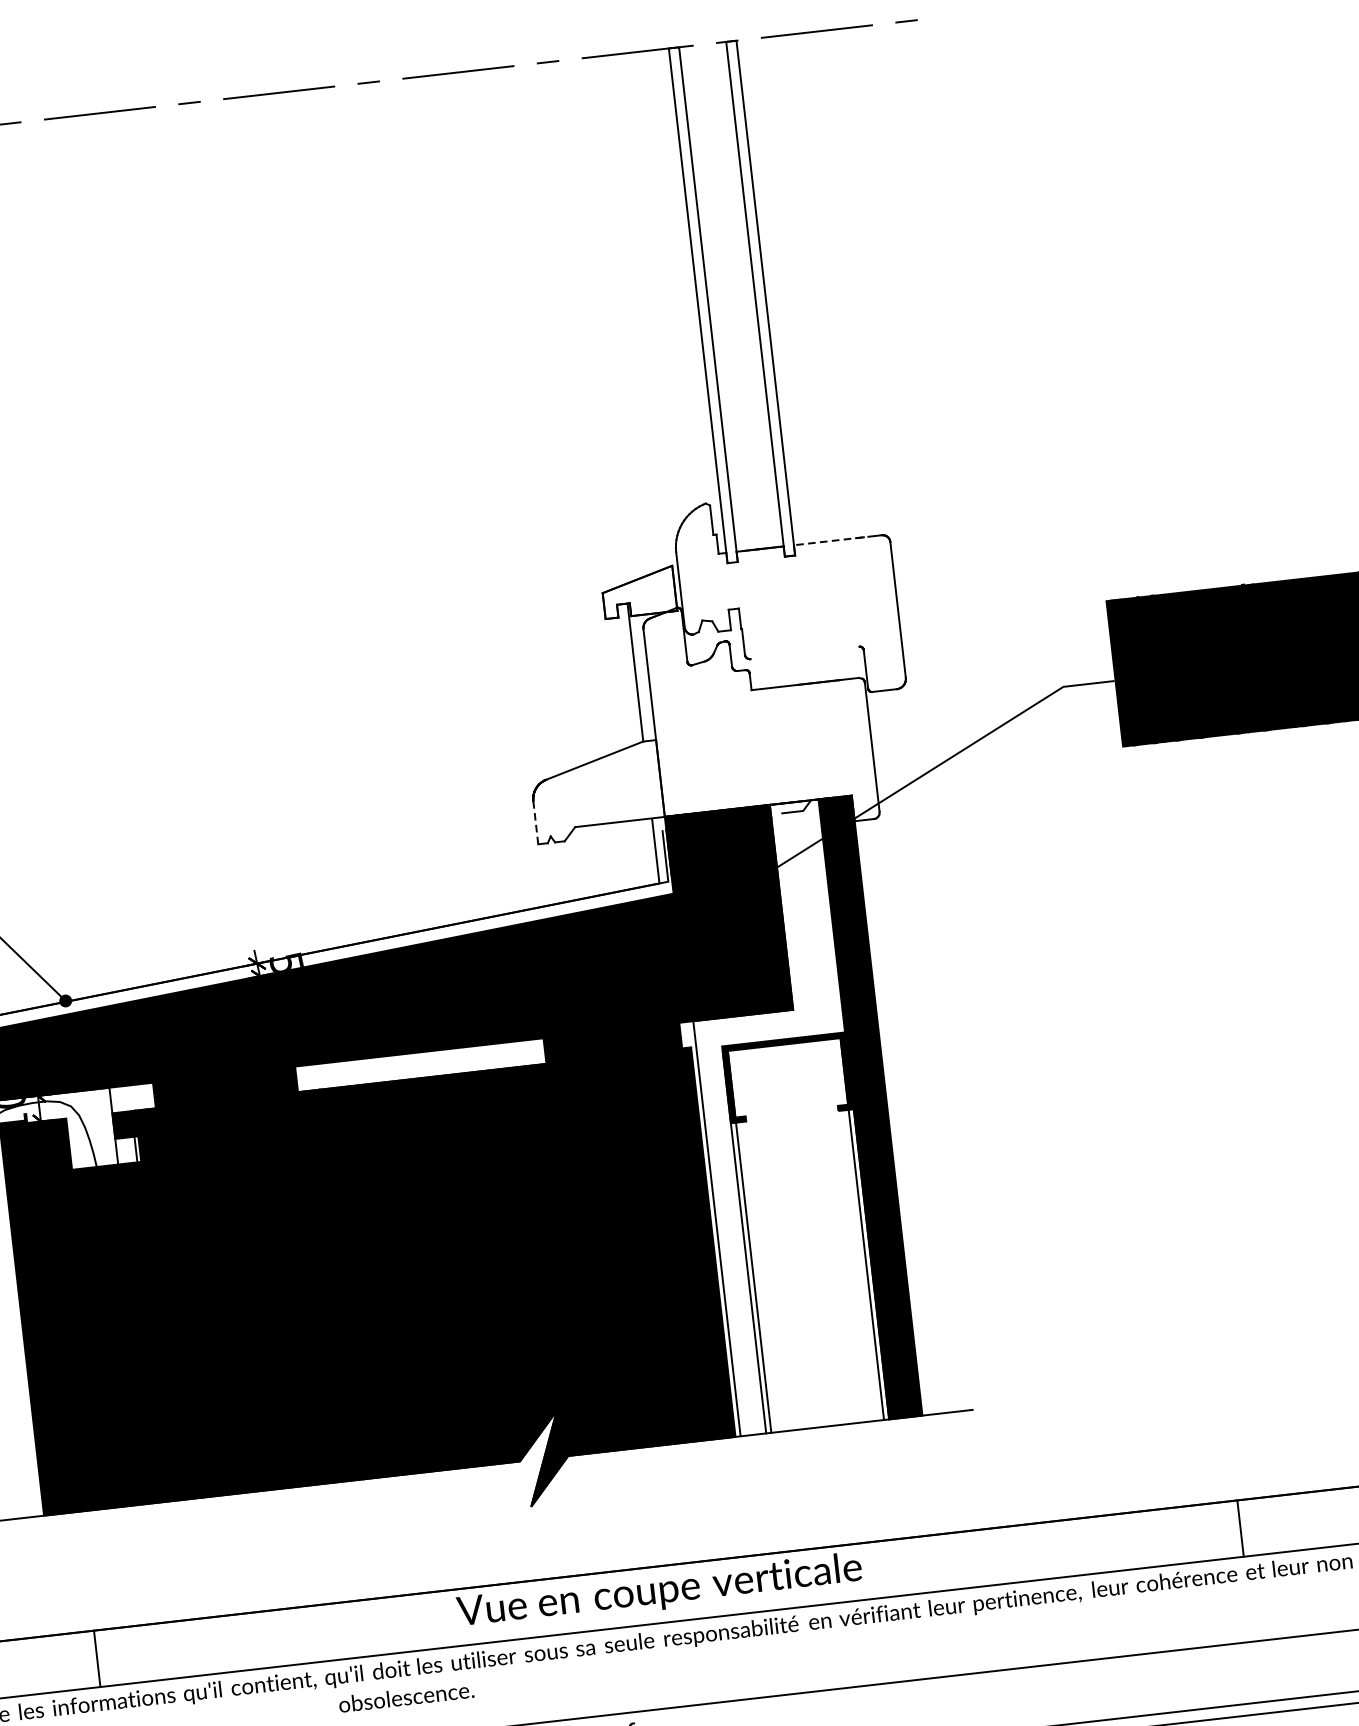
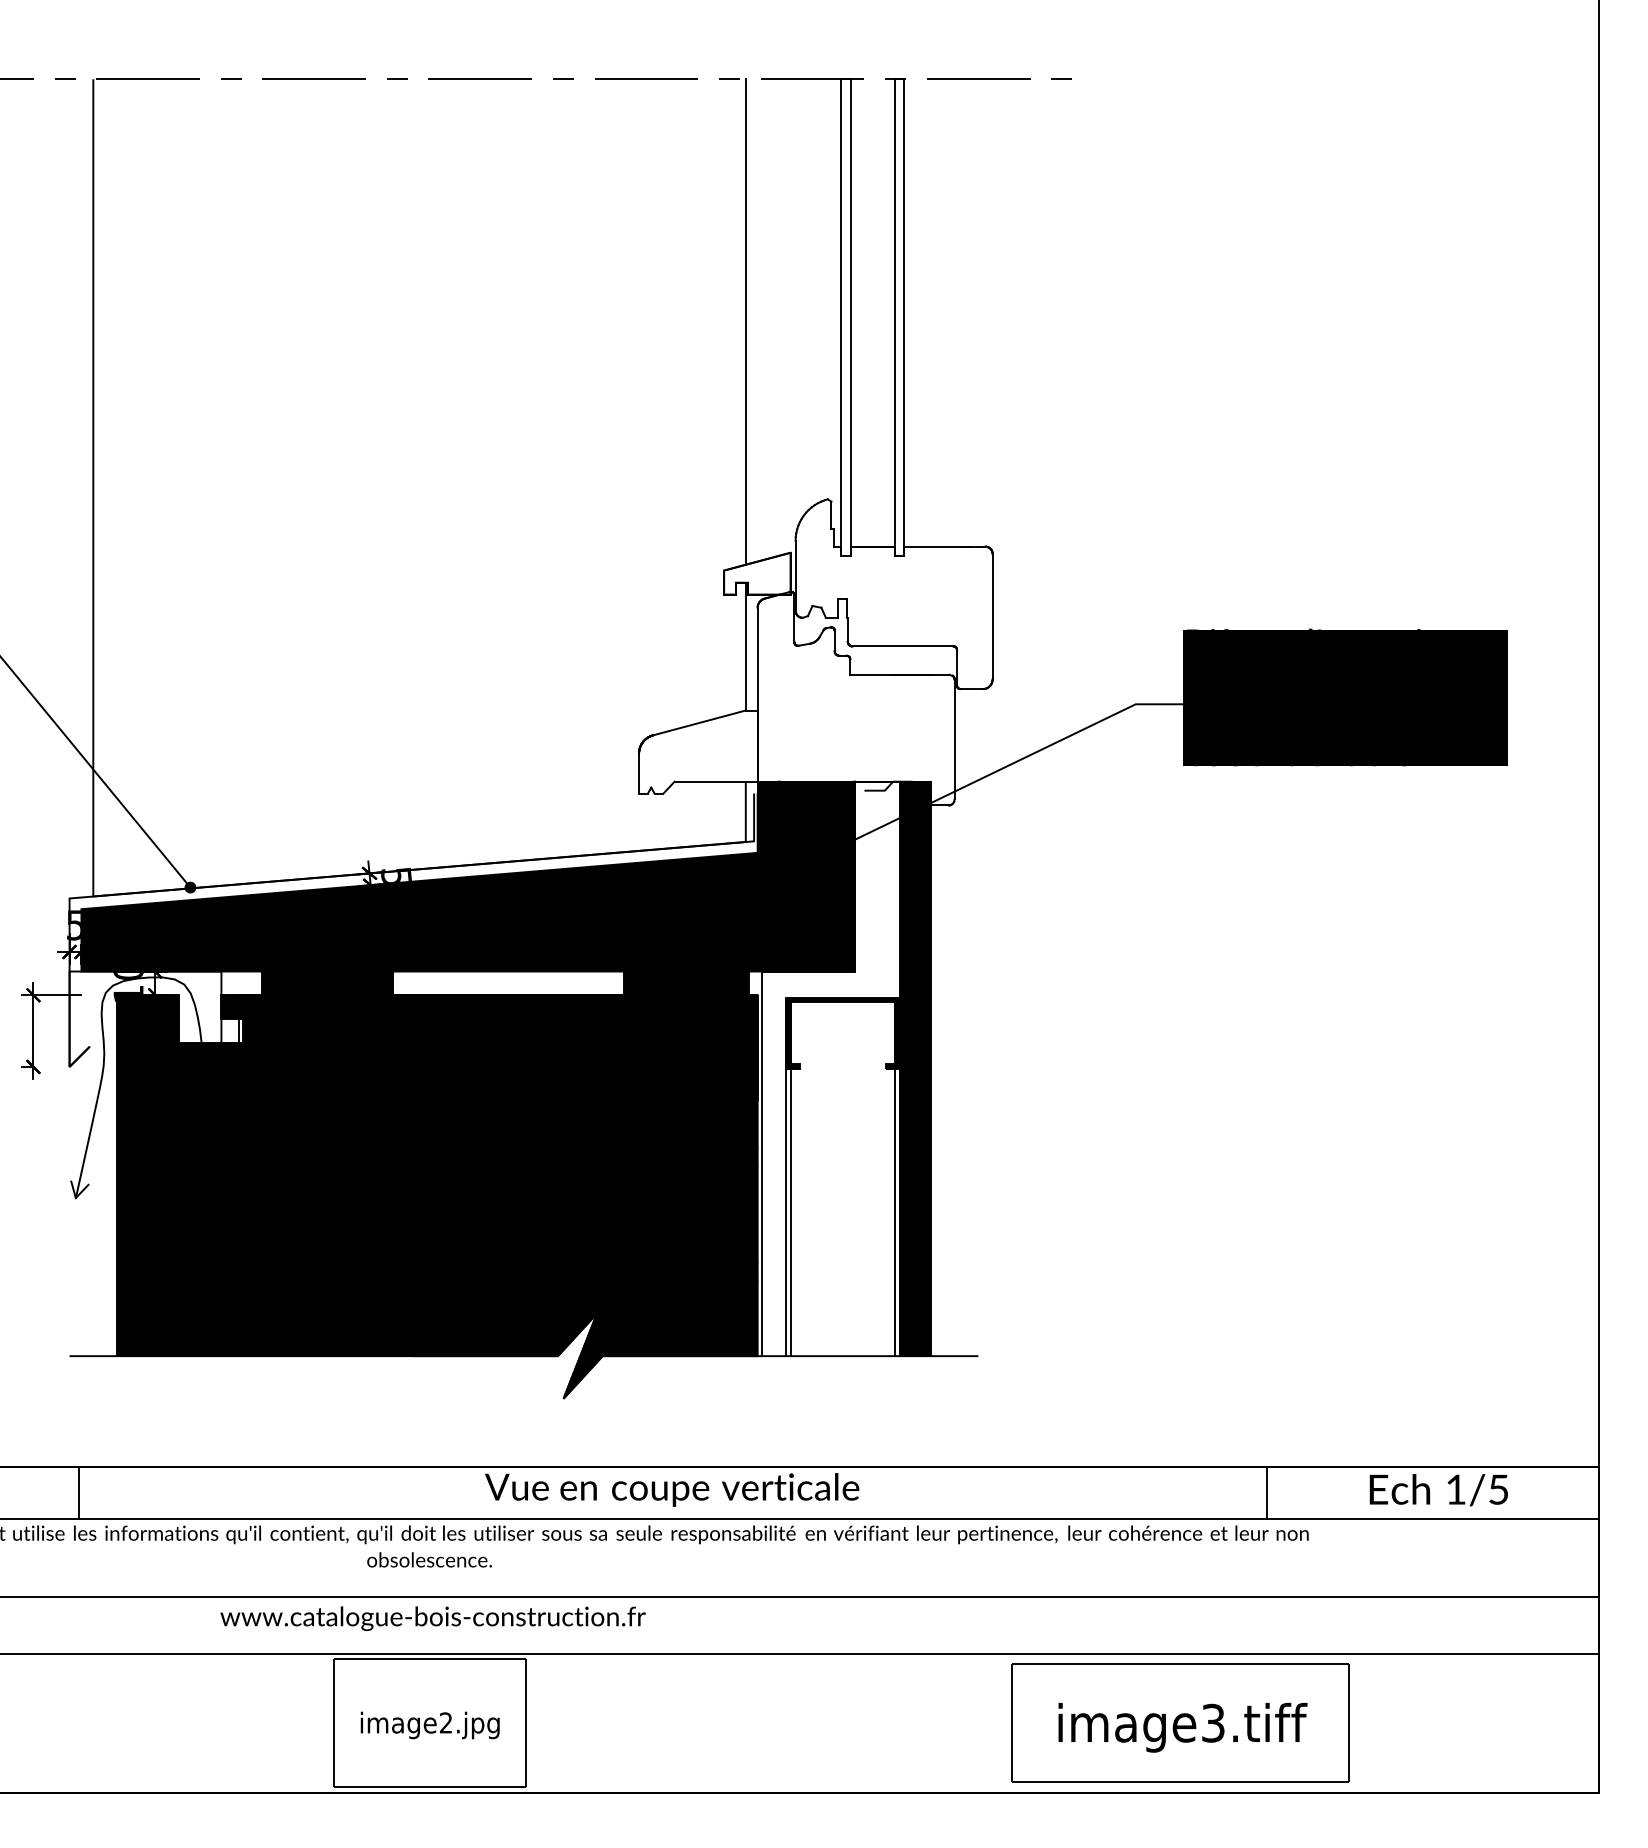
line: (595, 321) -> (745, 321), added
line: (834, 540) -> (941, 546), dashed -> solid
line: (804, 653) -> (902, 646), added
line: (536, 822) -> (639, 773), dashed -> solid
line: (1241, 1528) -> (1267, 1492), moved
line: (96, 1658) -> (78, 1492), moved

